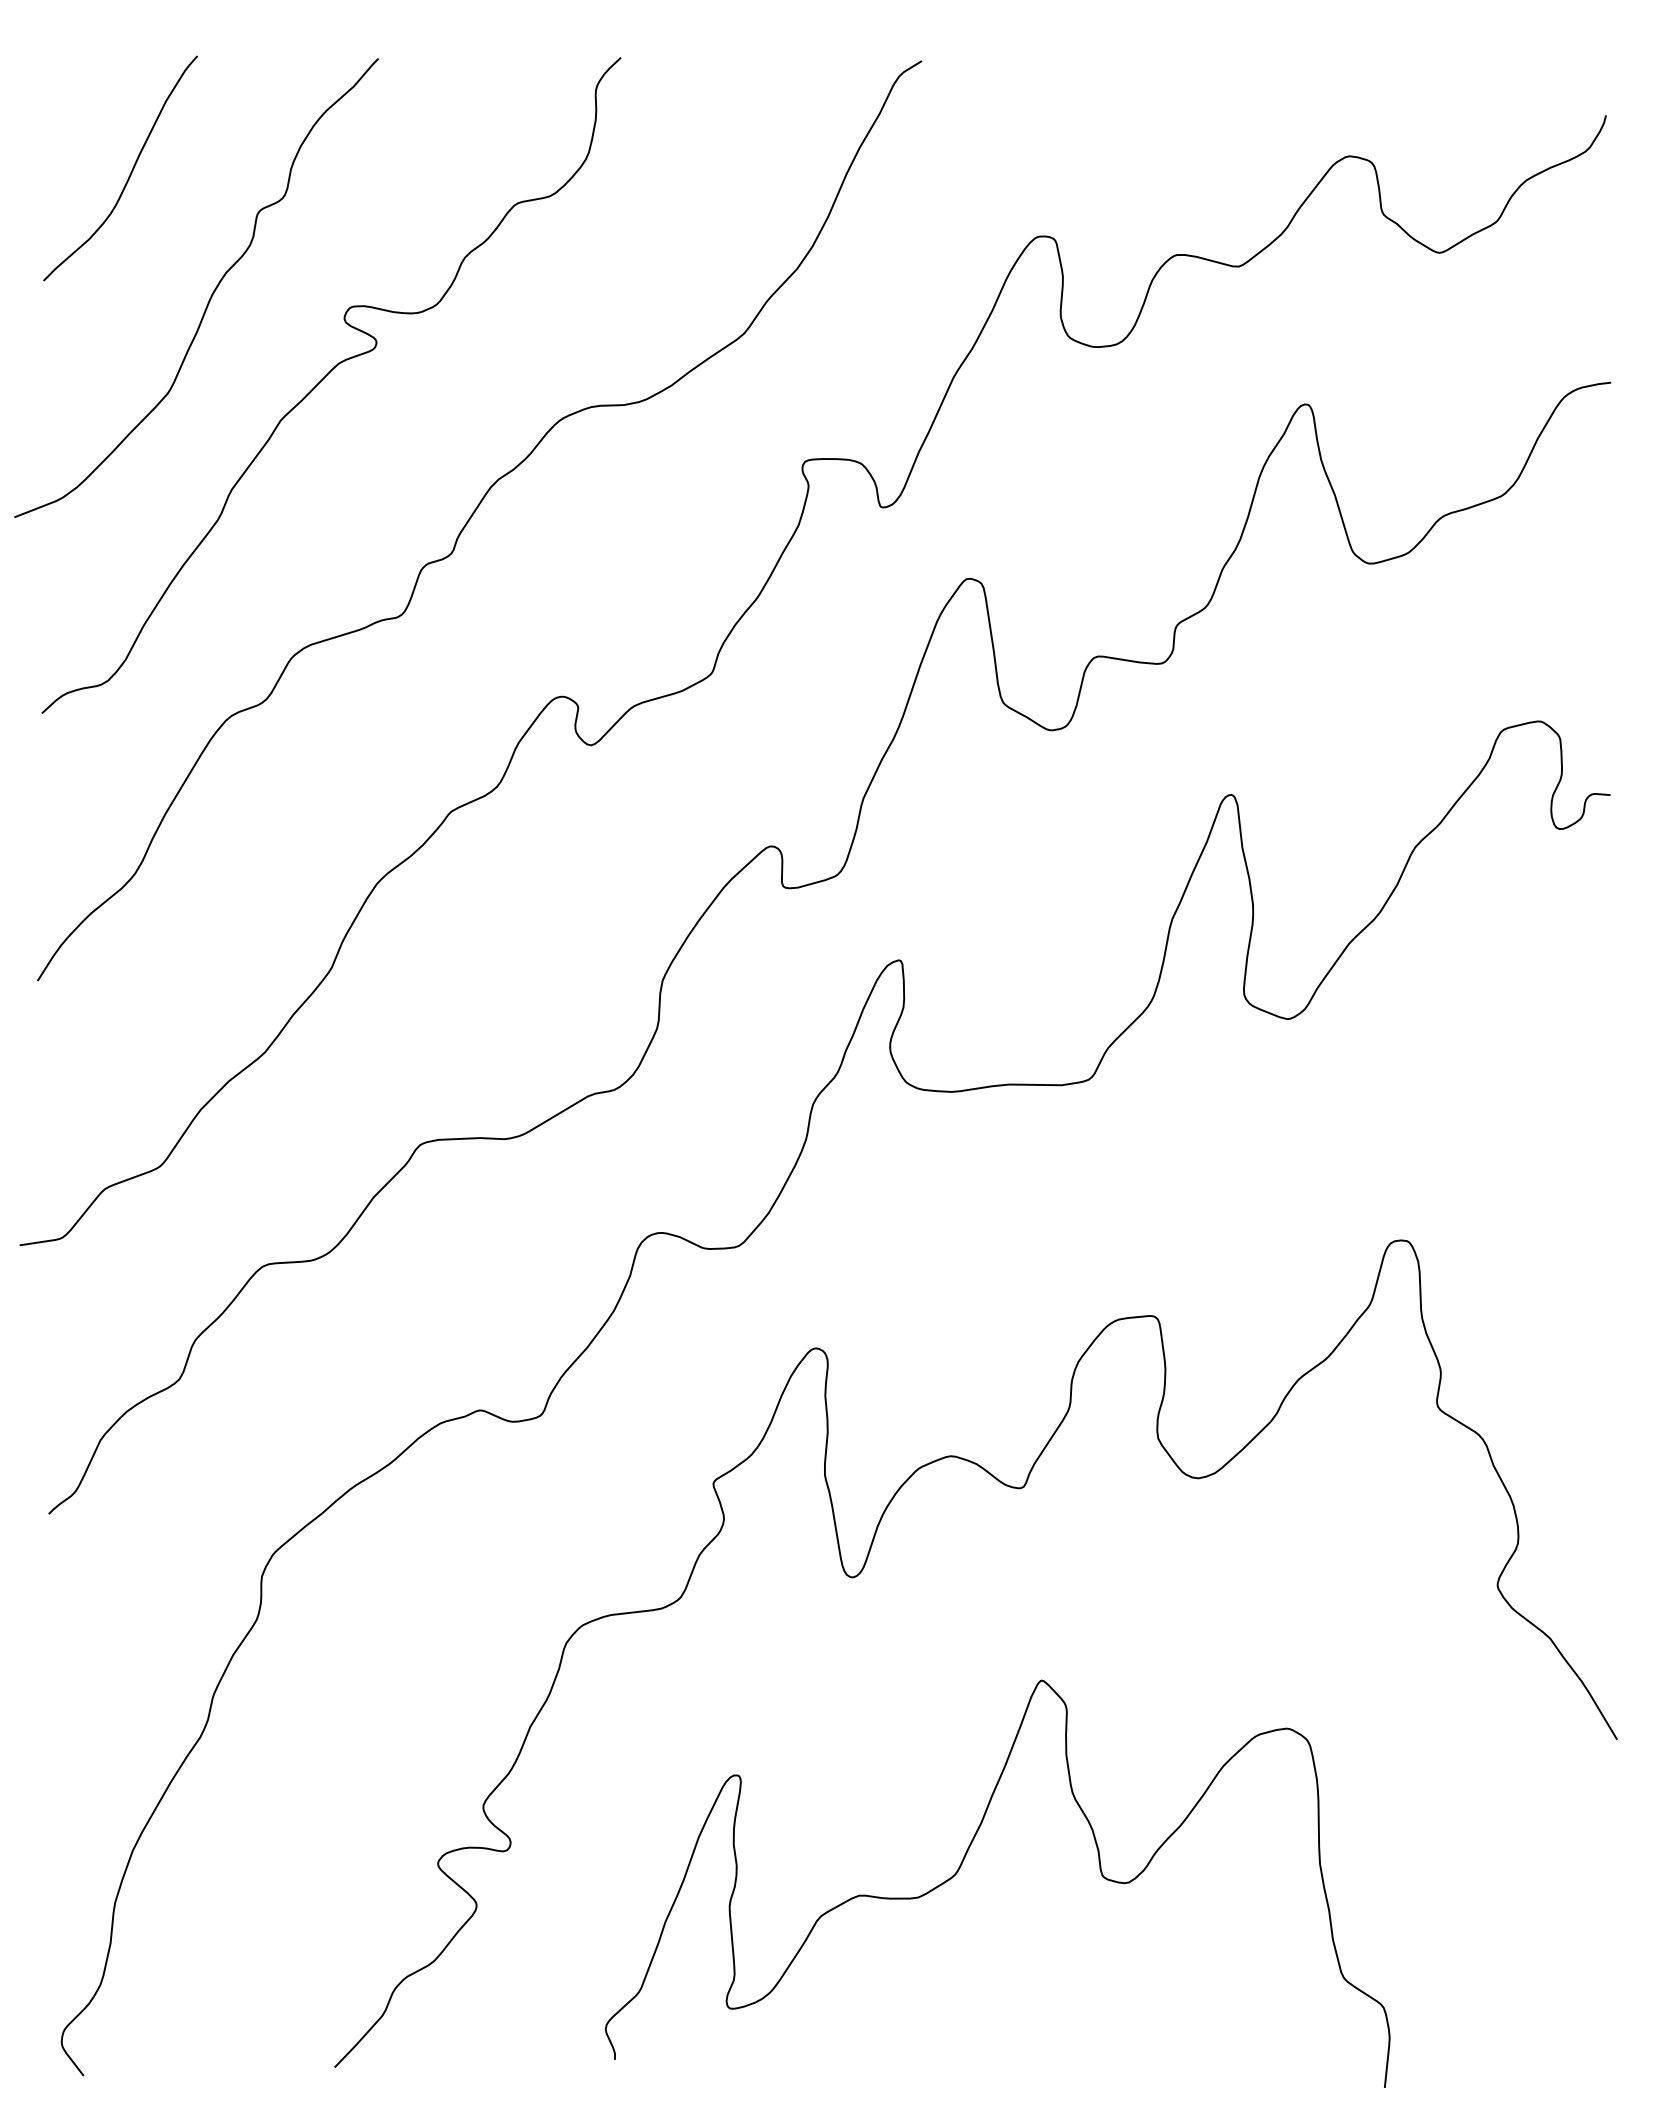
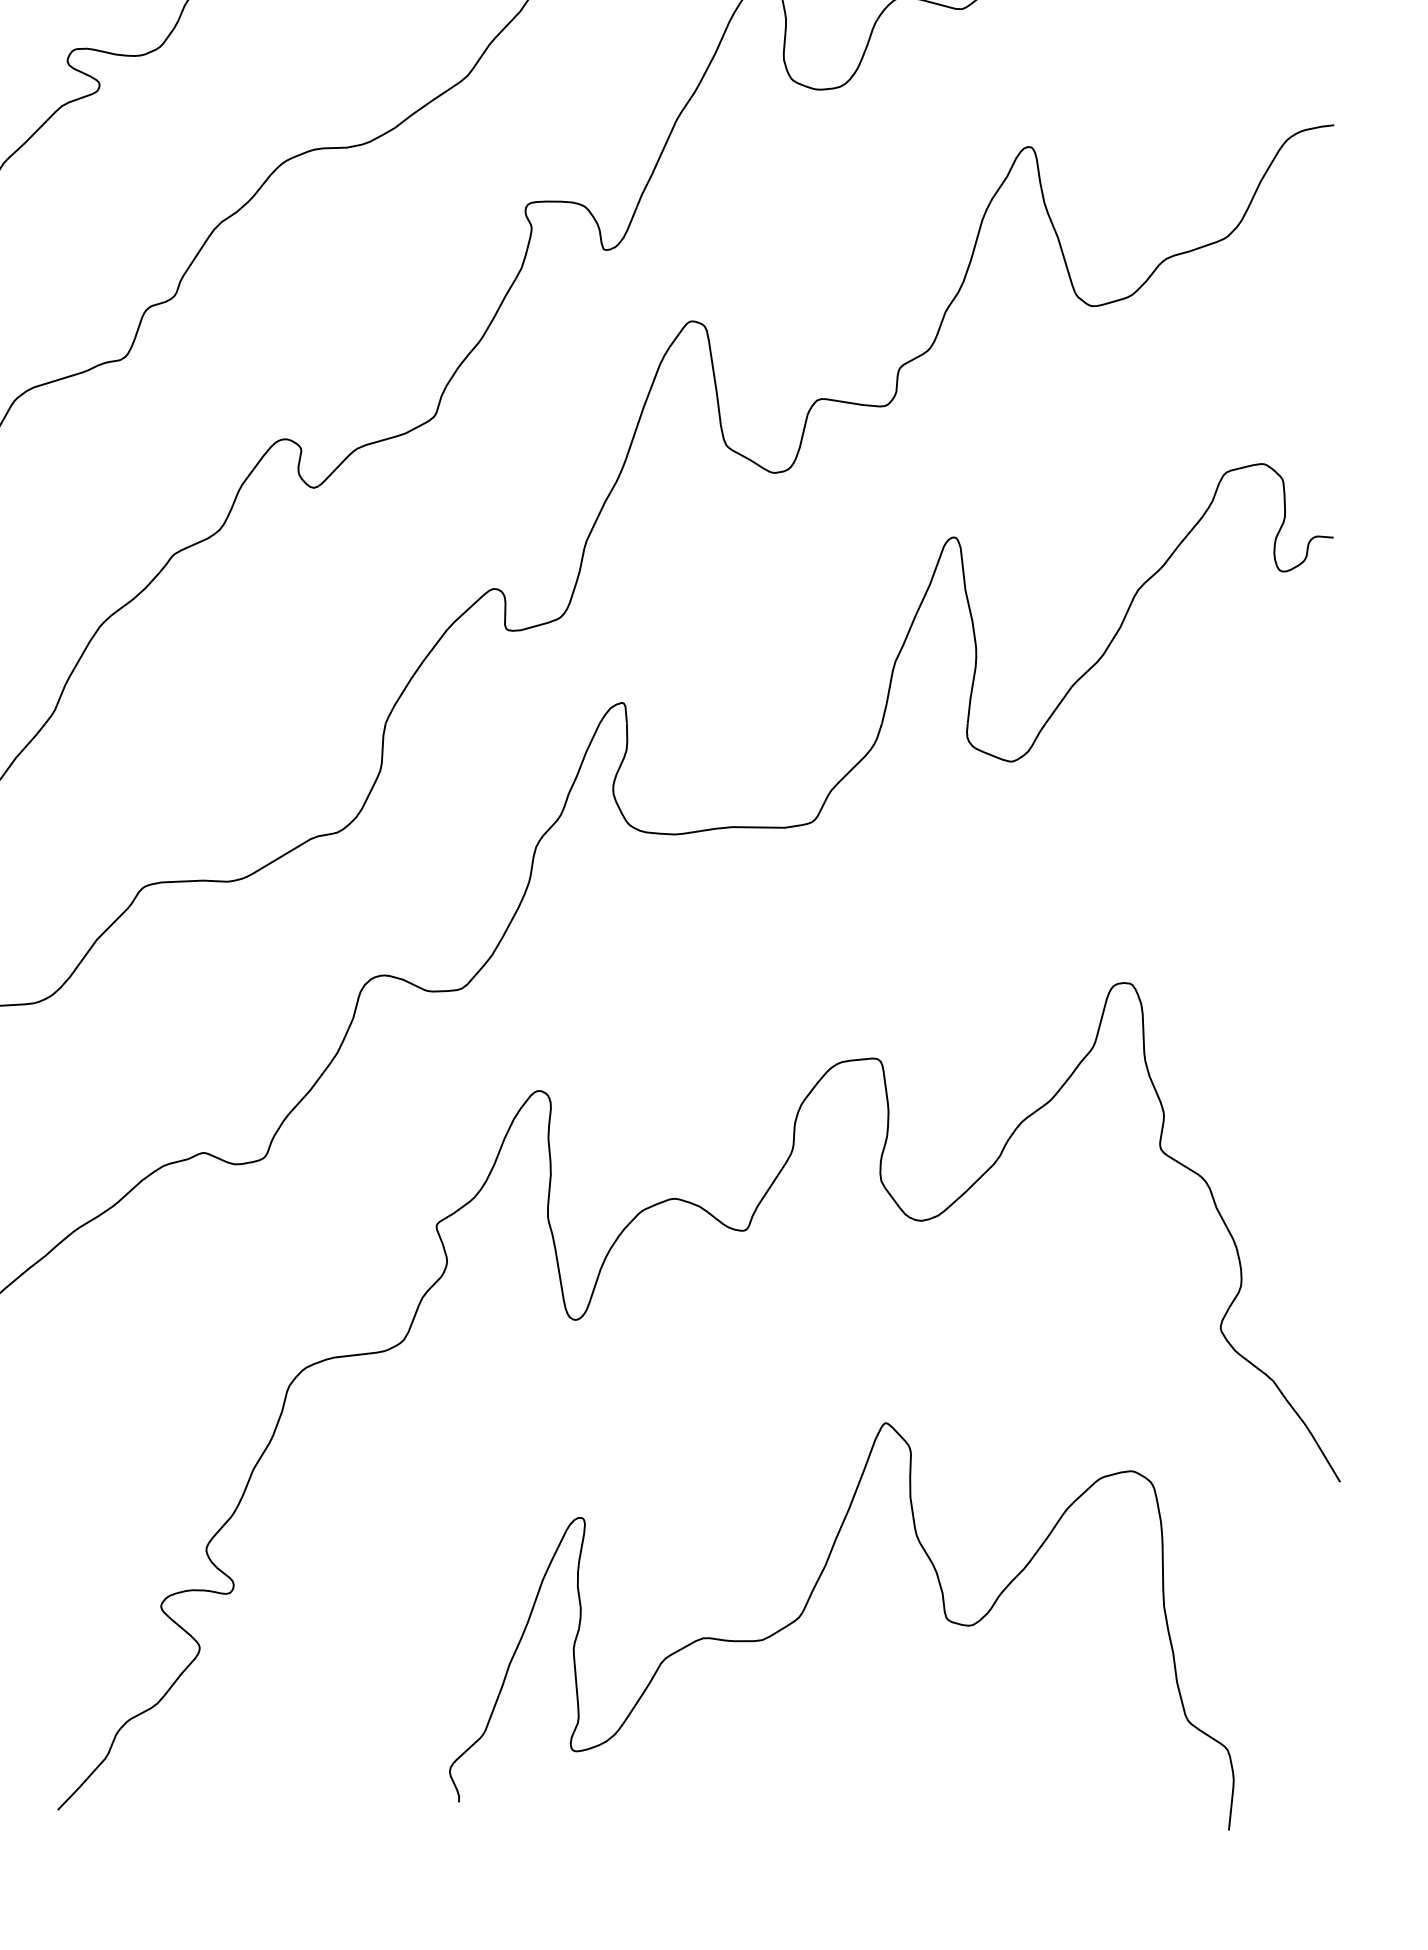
curve: (961, 1866) -> (805, 1609), moved

